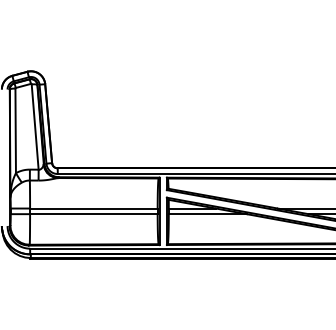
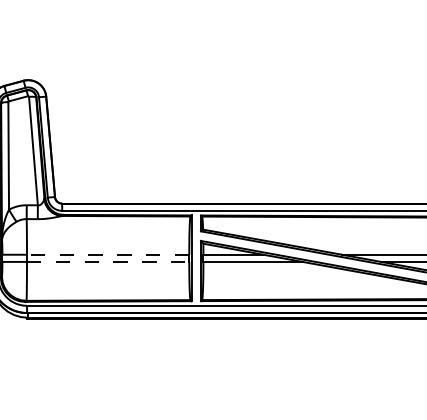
line: (93, 208) -> (107, 254), solid -> dashed
line: (93, 214) -> (107, 262), solid -> dashed

